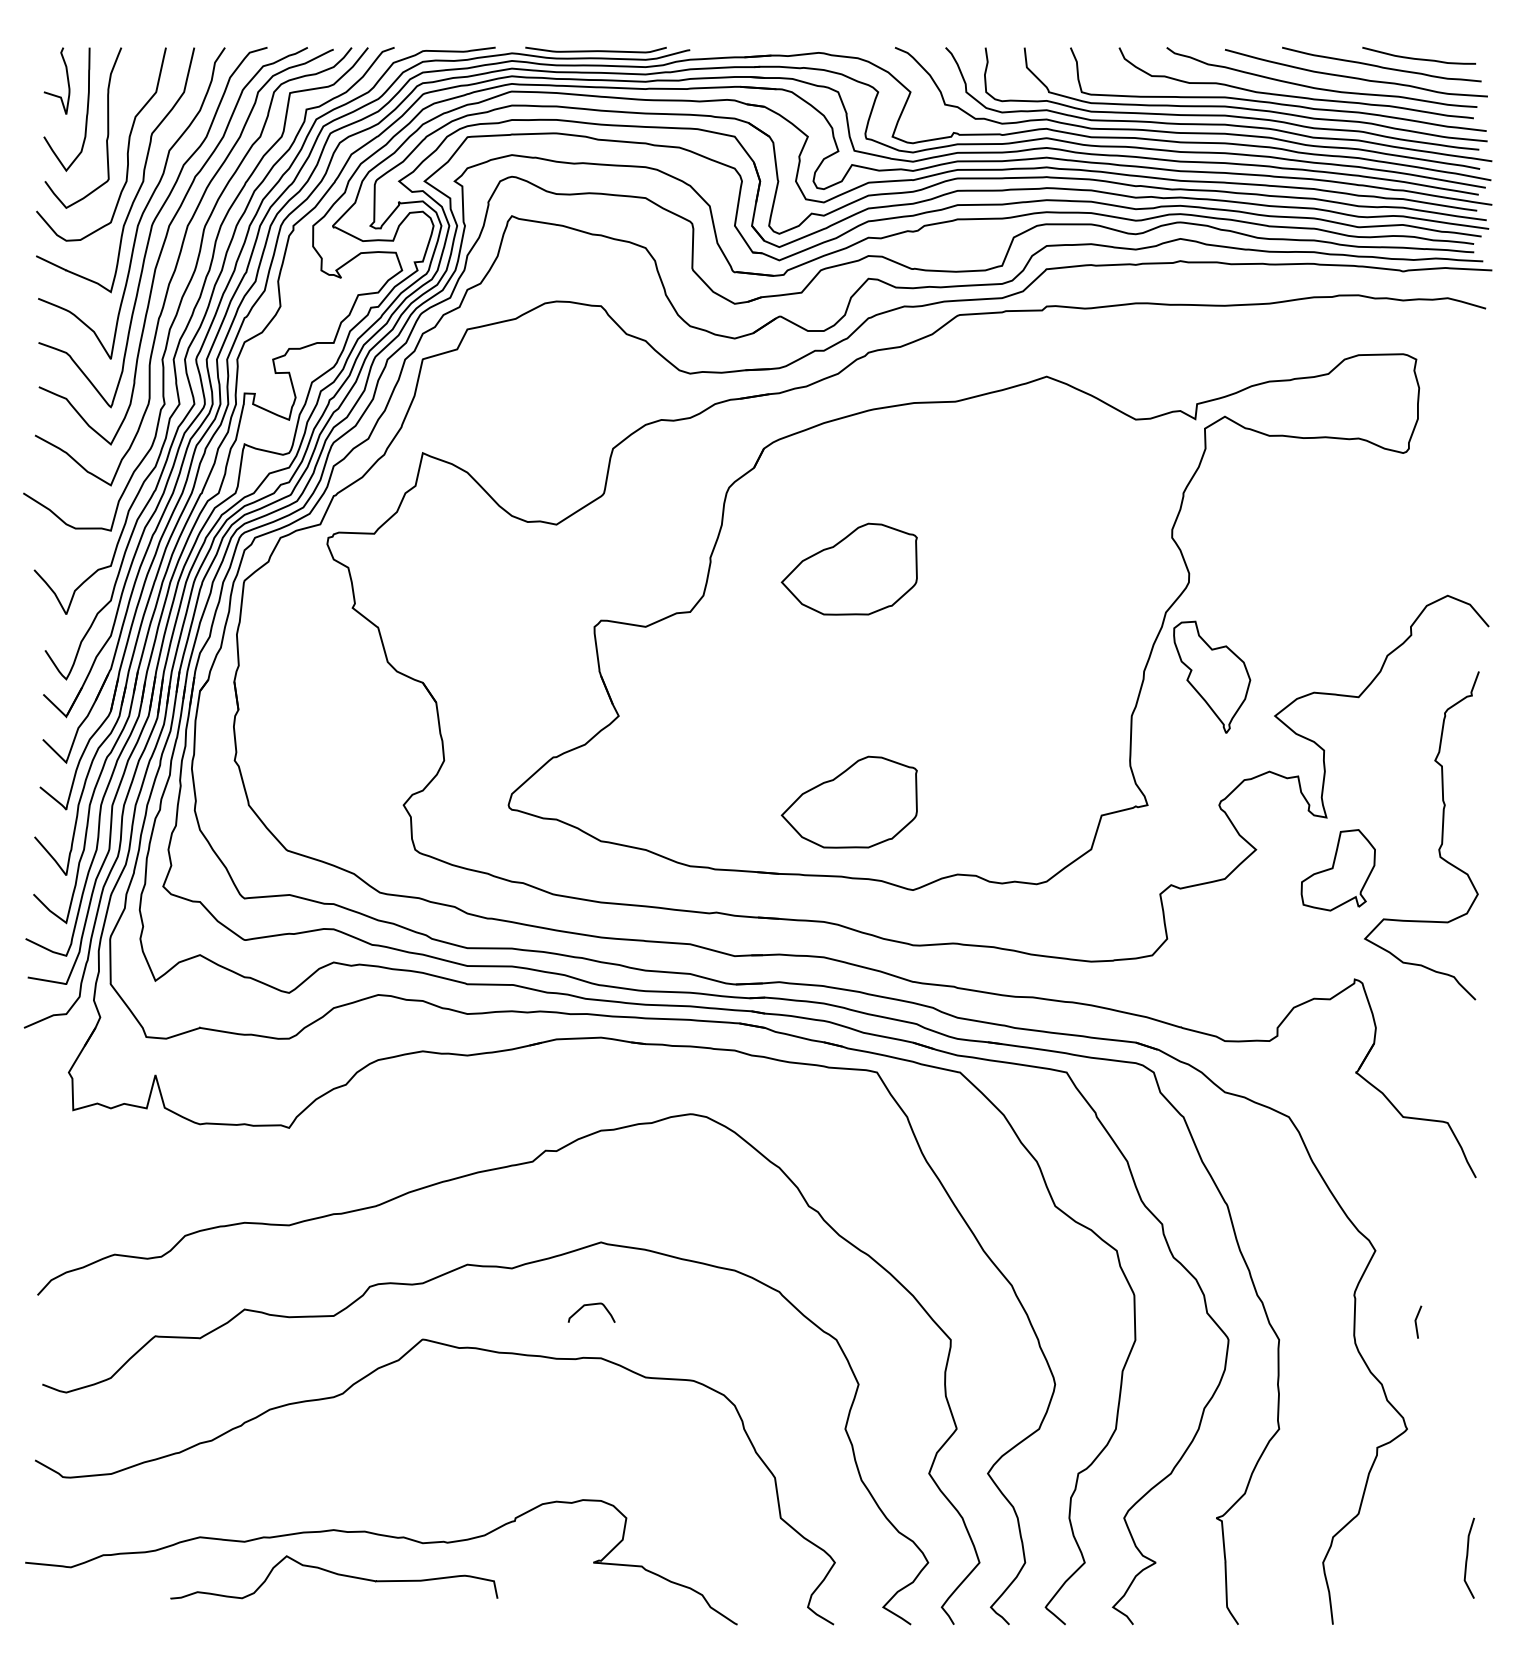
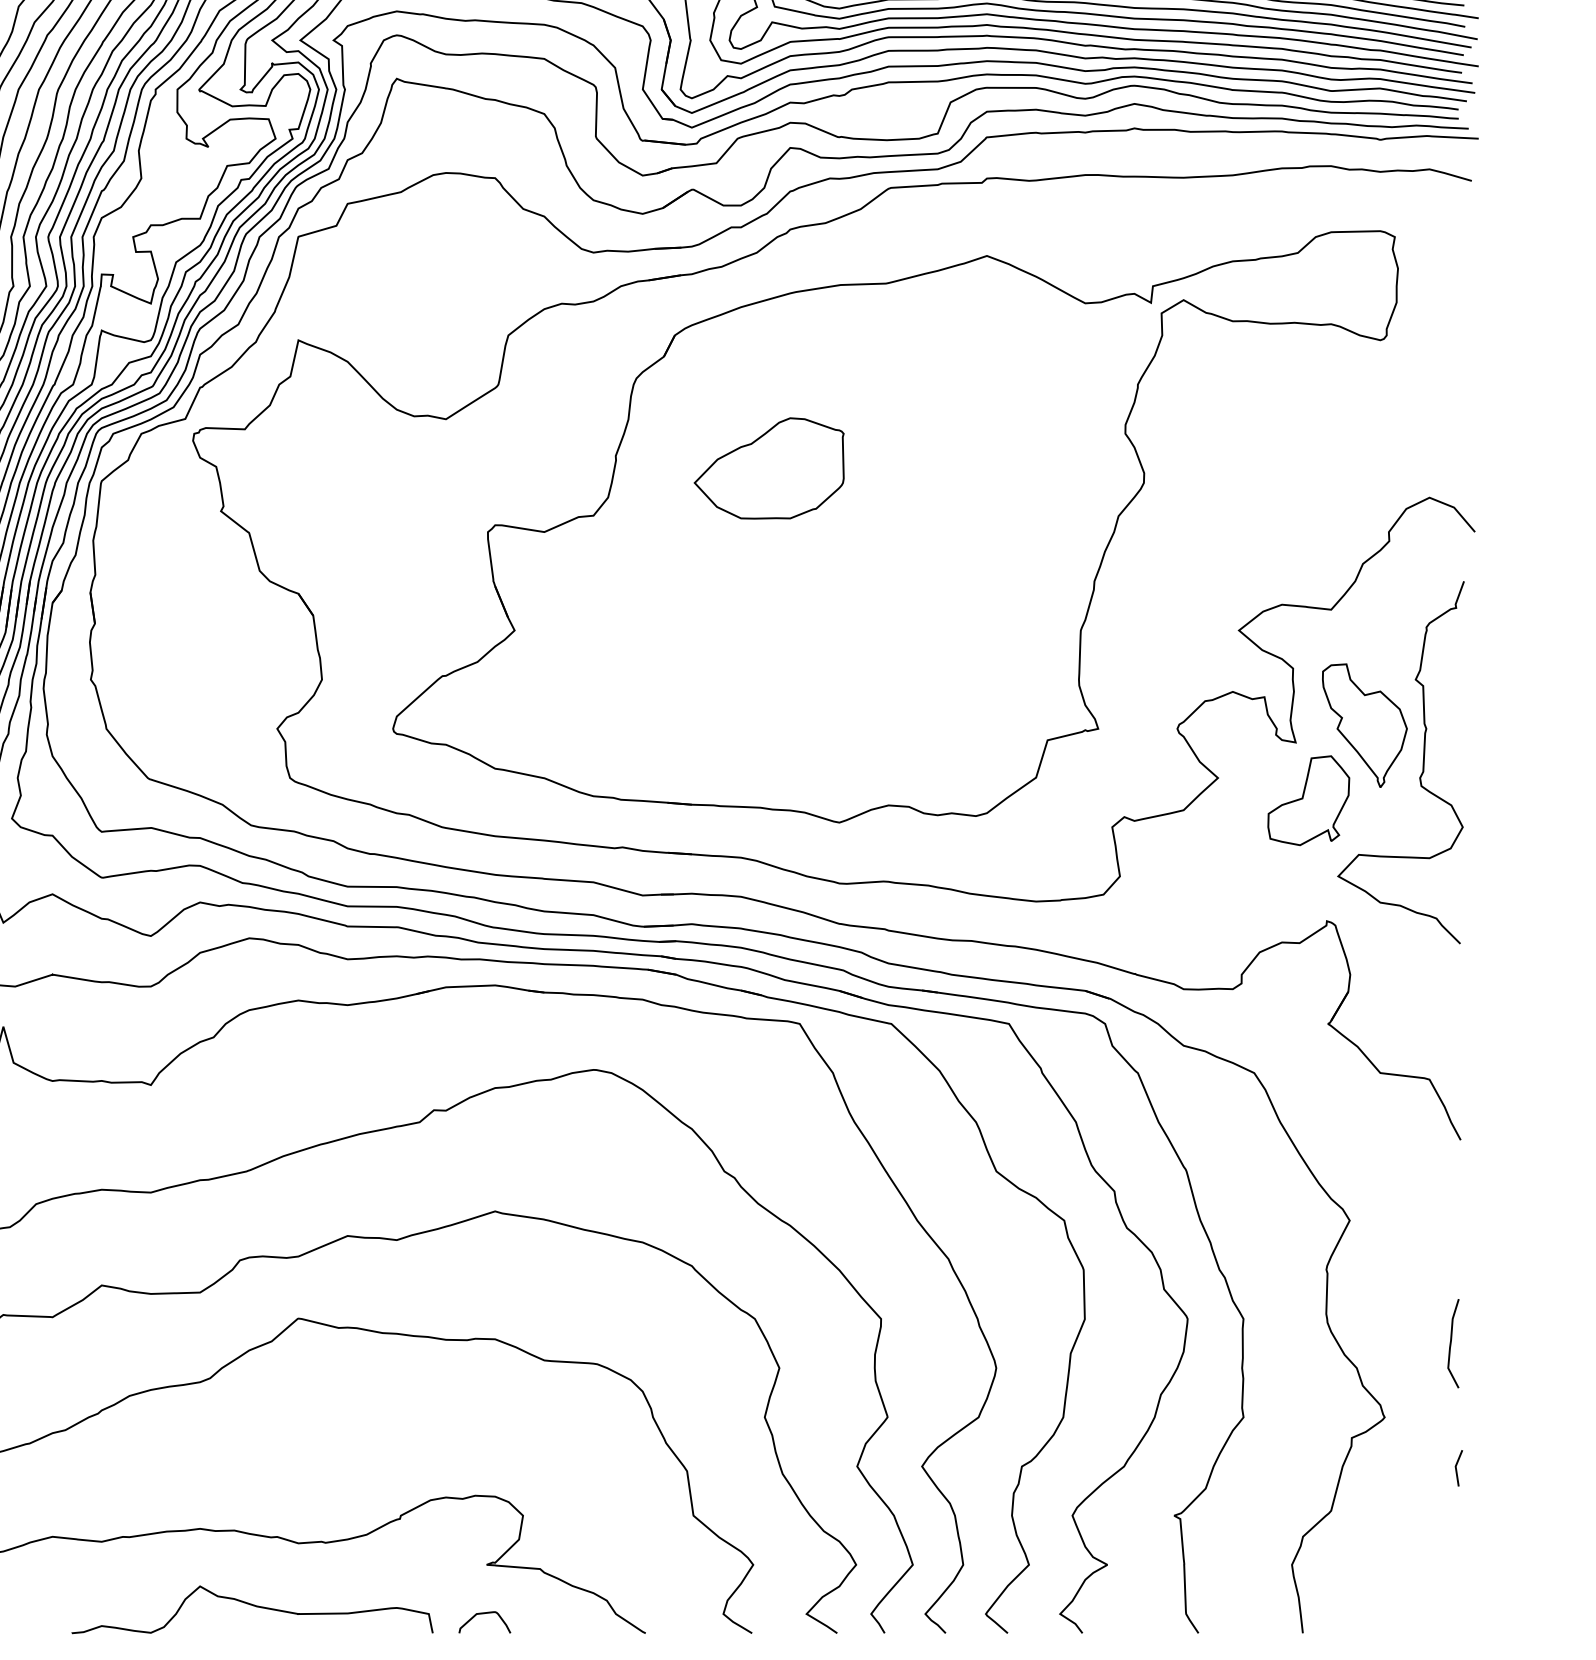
part: (1212, 676) -> (1365, 724), moved
part: (848, 801) -> (768, 724), removed
curve: (591, 1305) -> (484, 1614), moved
line: (1416, 1321) -> (1456, 1467), moved
curve: (1467, 1557) -> (1451, 1342), moved
curve: (334, 1574) -> (252, 1606), moved

